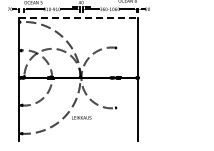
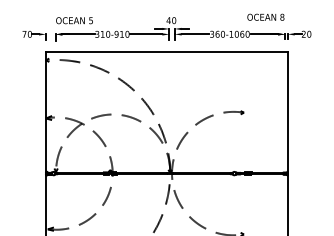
line: (78, 17) -> (166, 50), dashed -> solid

